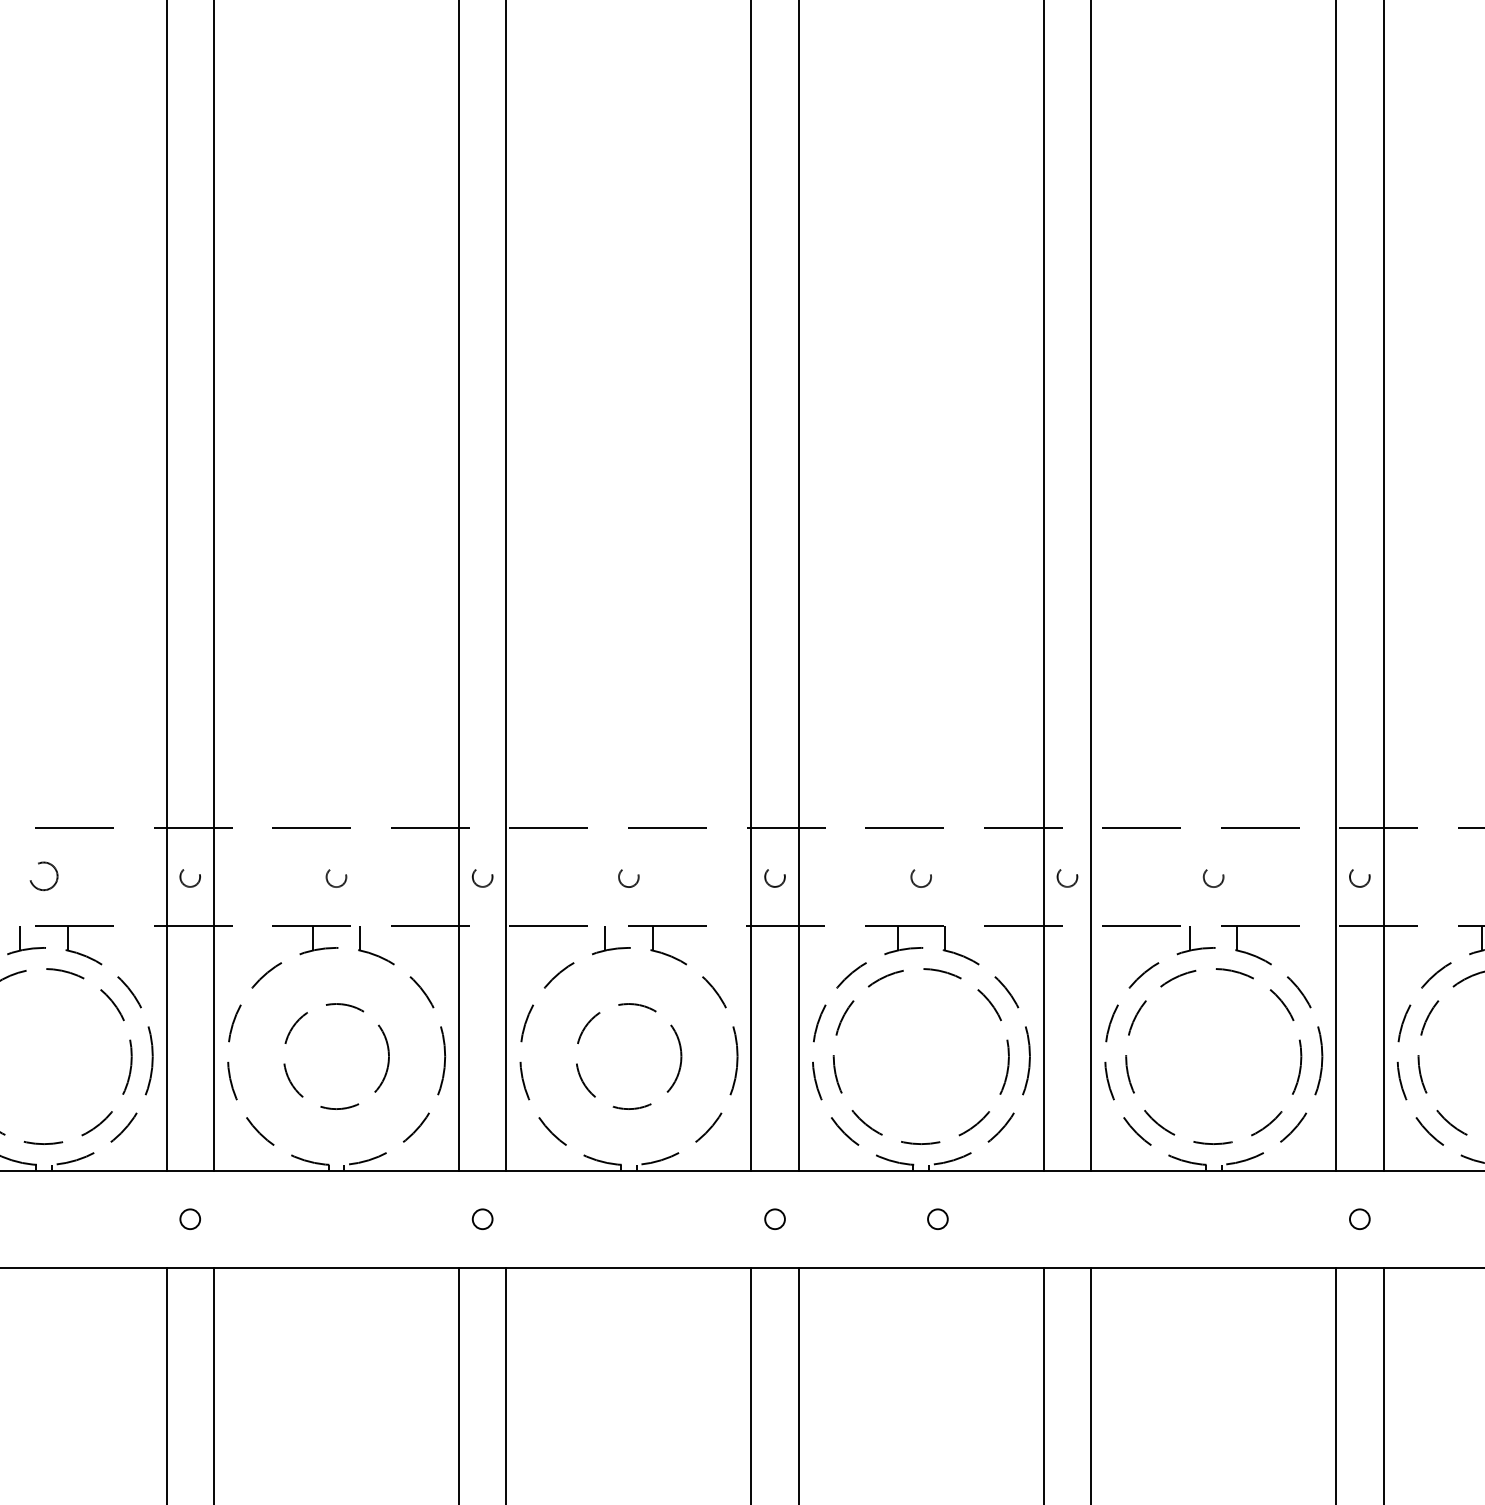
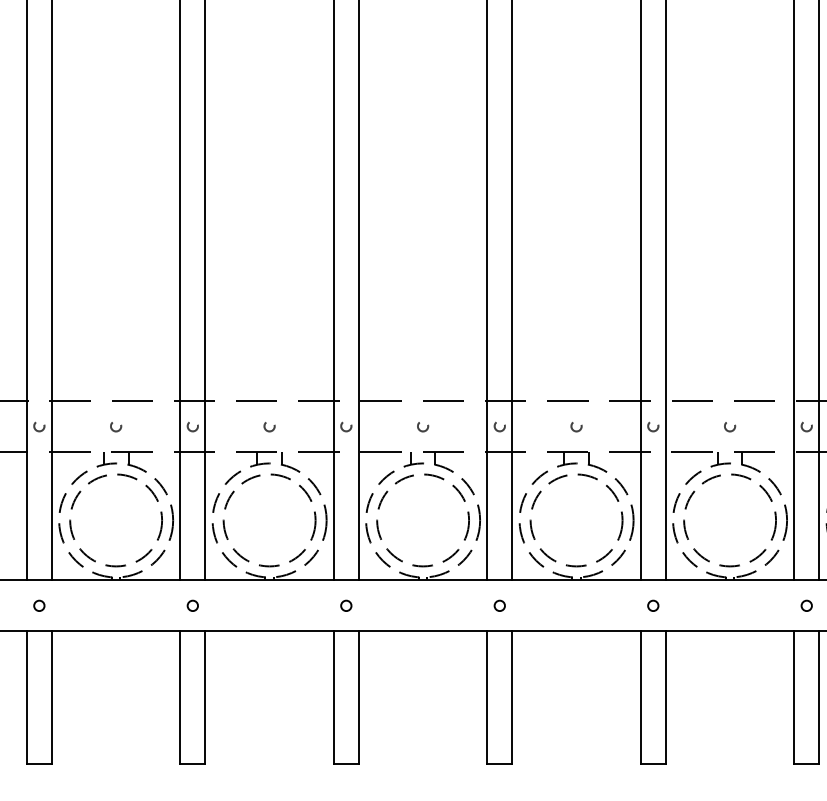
circle: (44, 879) -> (116, 427), size x0.71
circle: (336, 1056) -> (269, 520), size x1.67
circle: (627, 1056) -> (422, 520), size x1.67
circle: (938, 1218) -> (653, 605), moved

